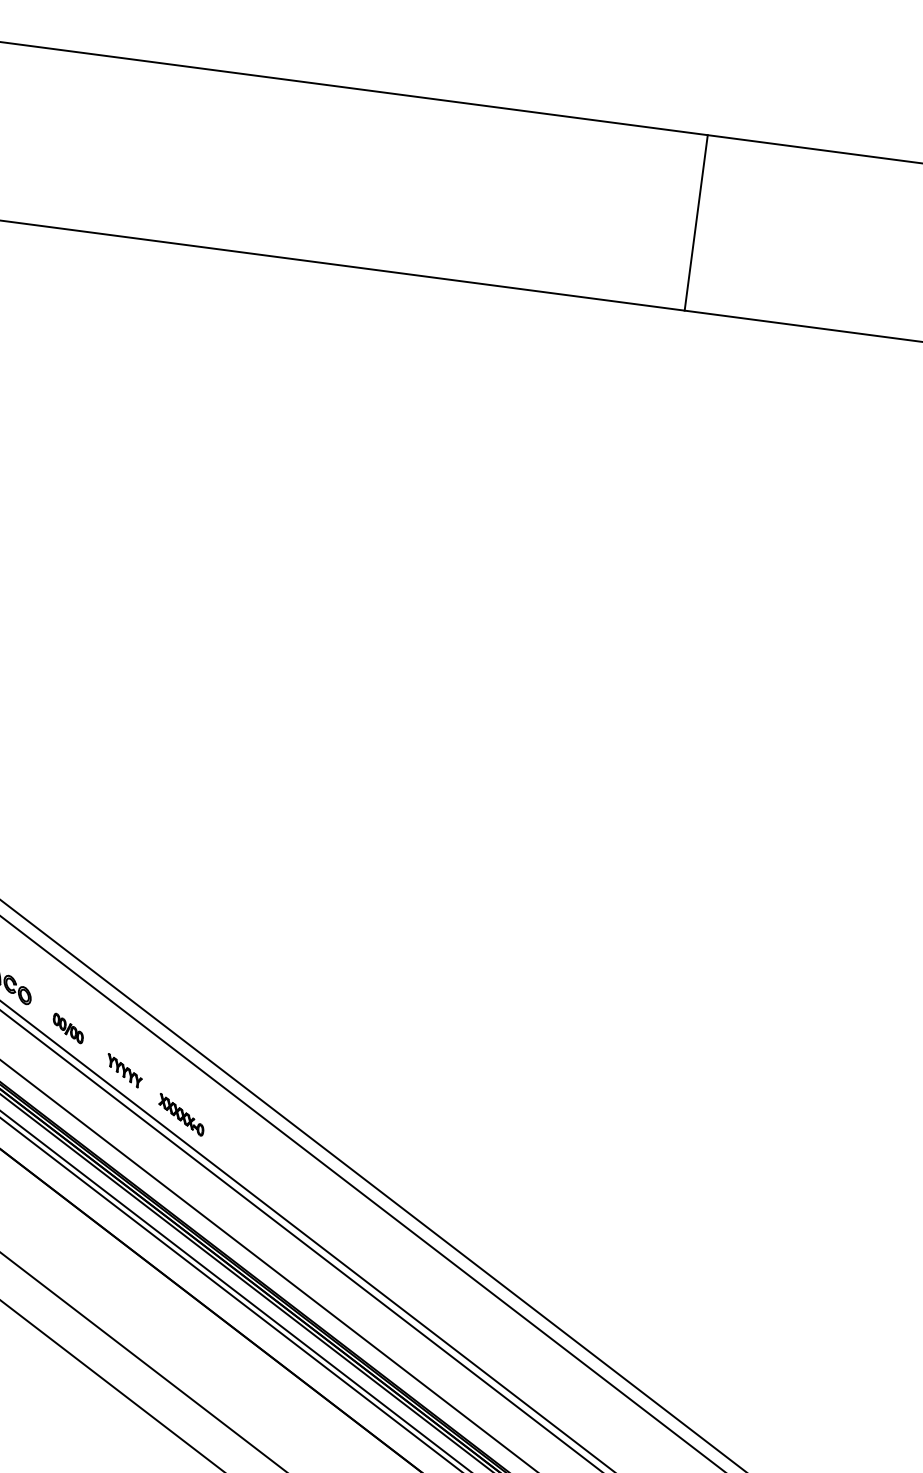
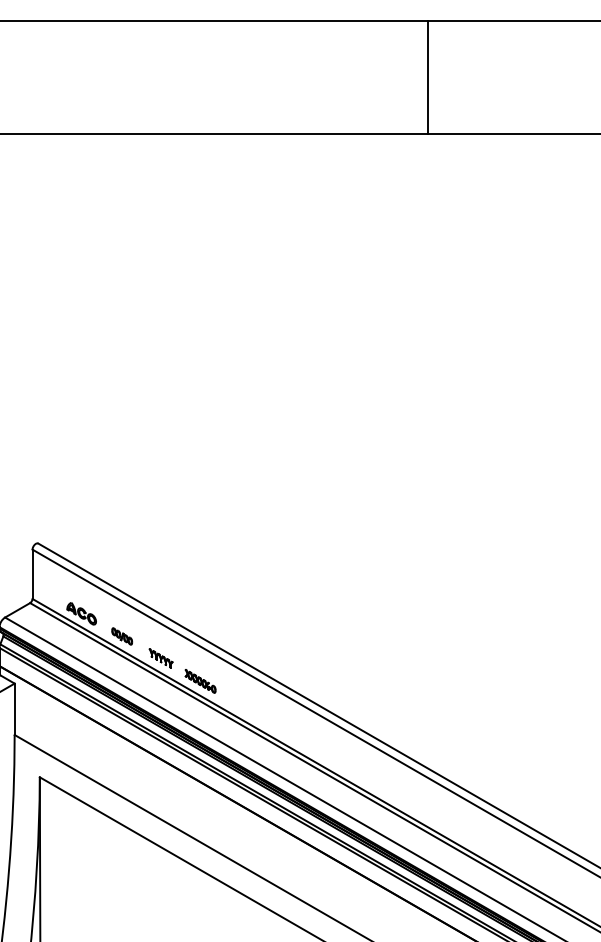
line: (695, 223) -> (427, 77), moved

